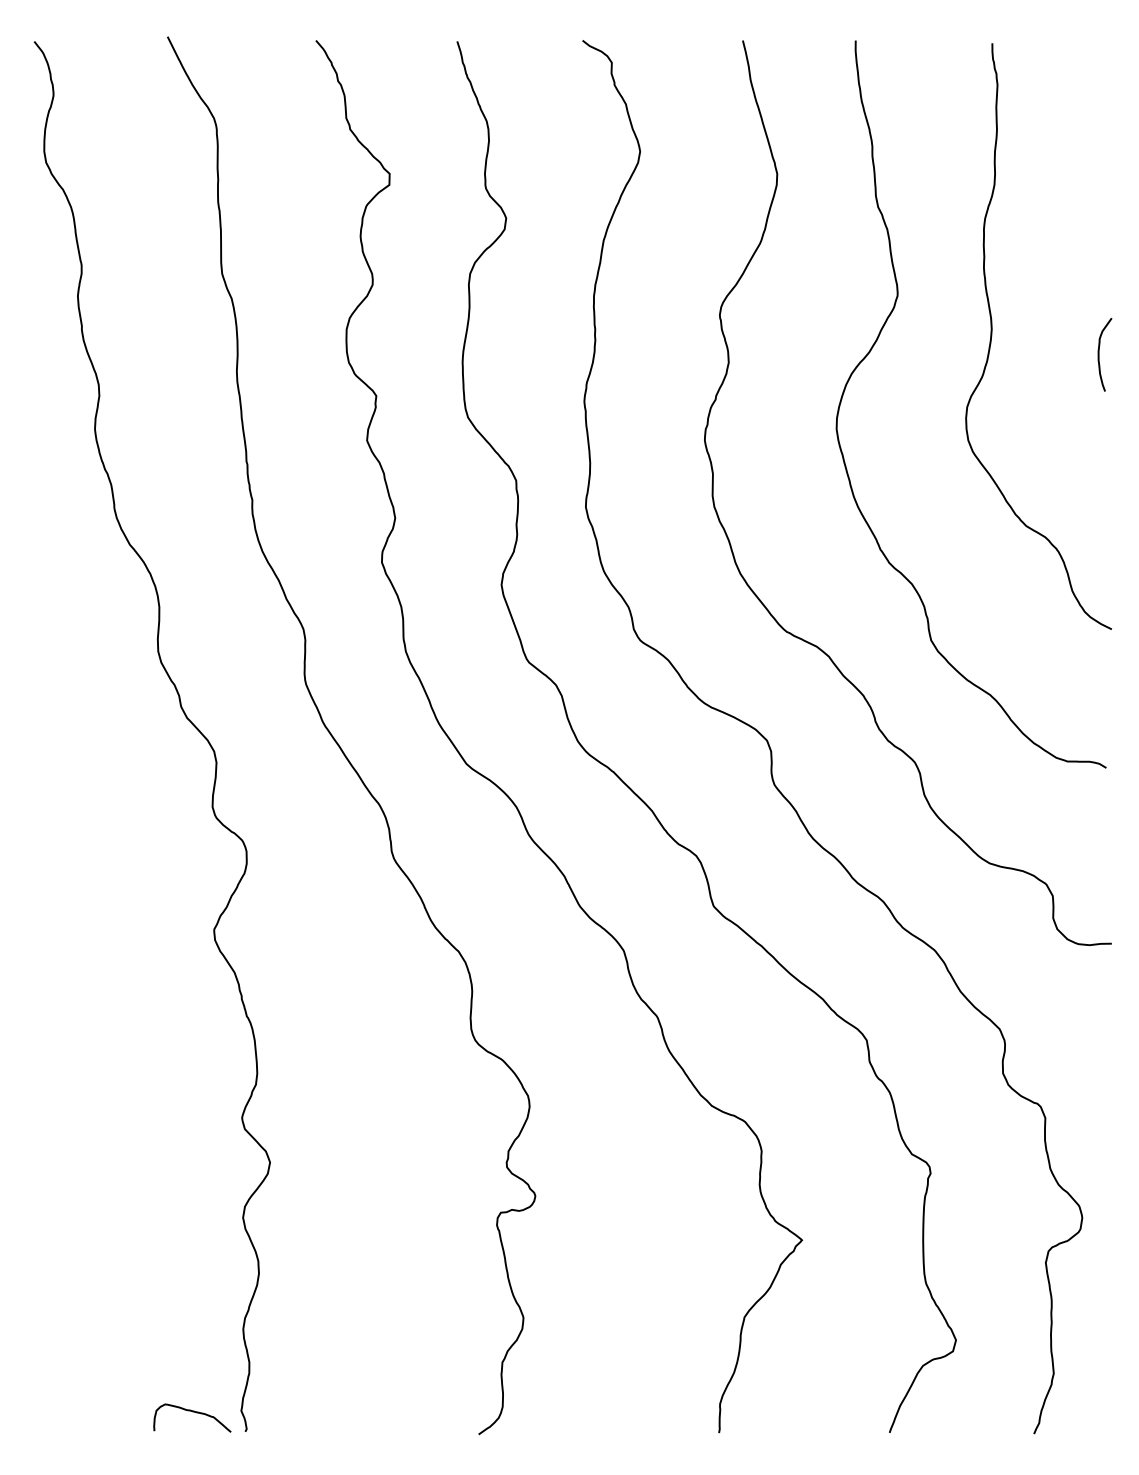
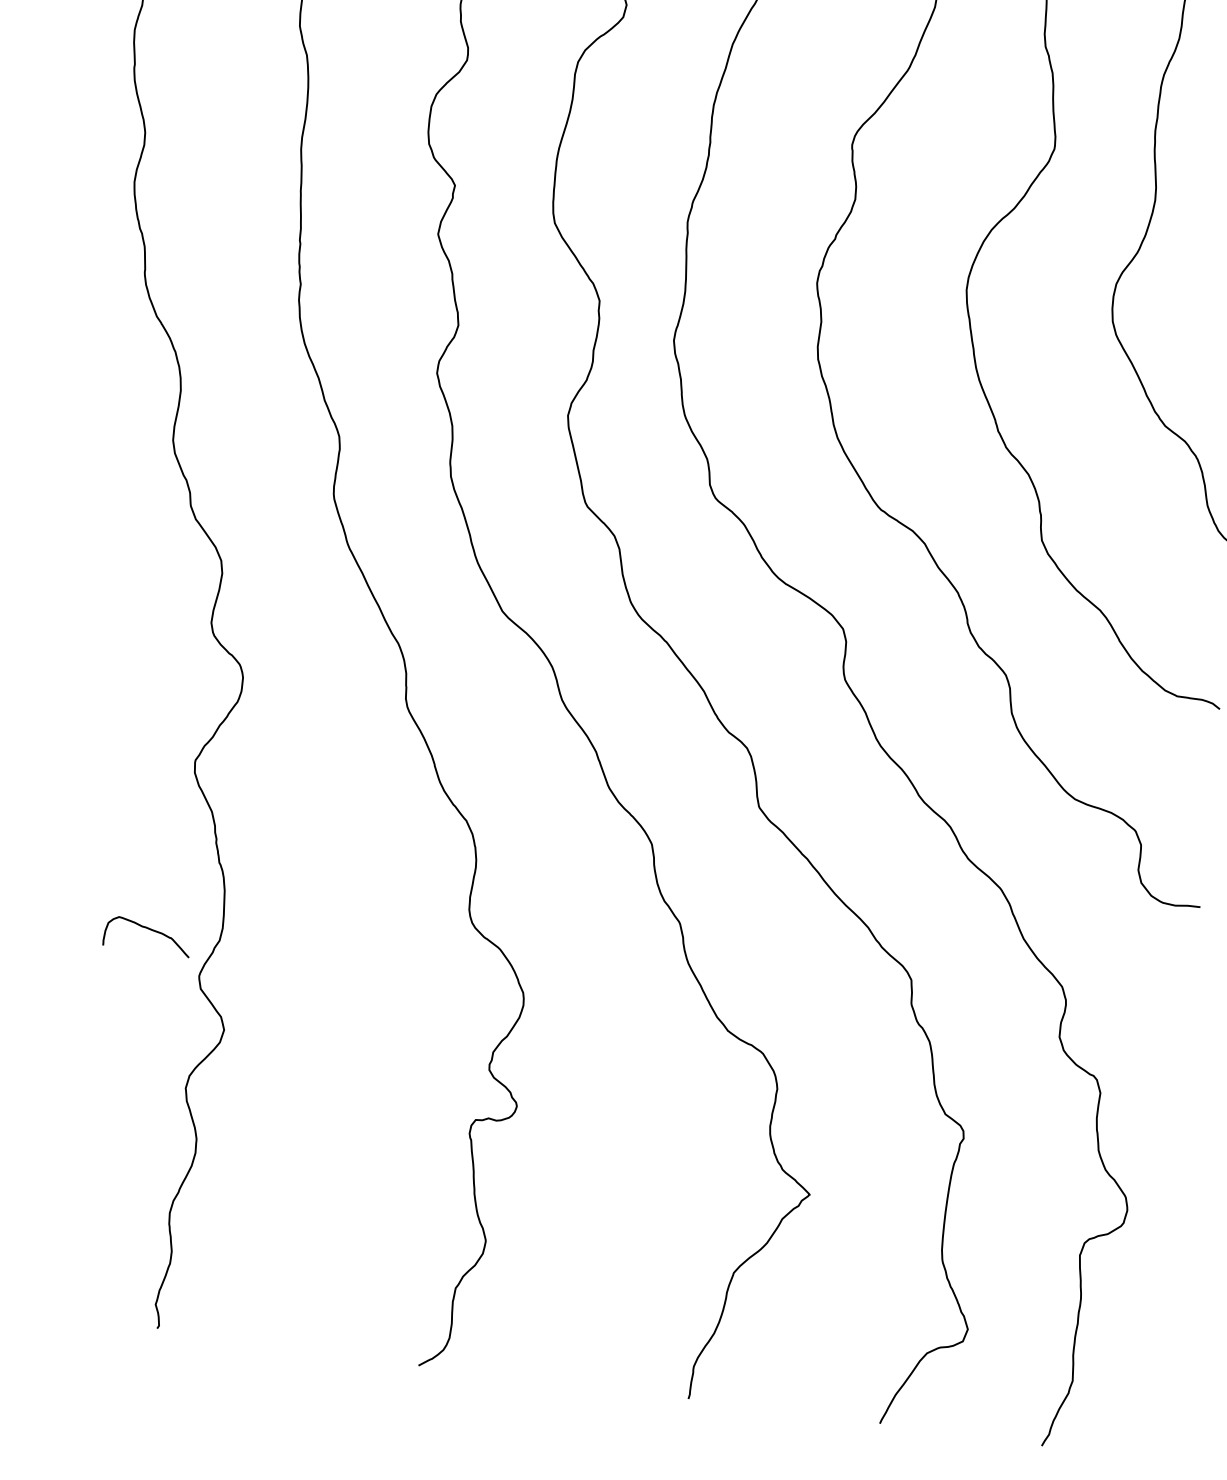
curve: (192, 1412) -> (148, 930), moved

